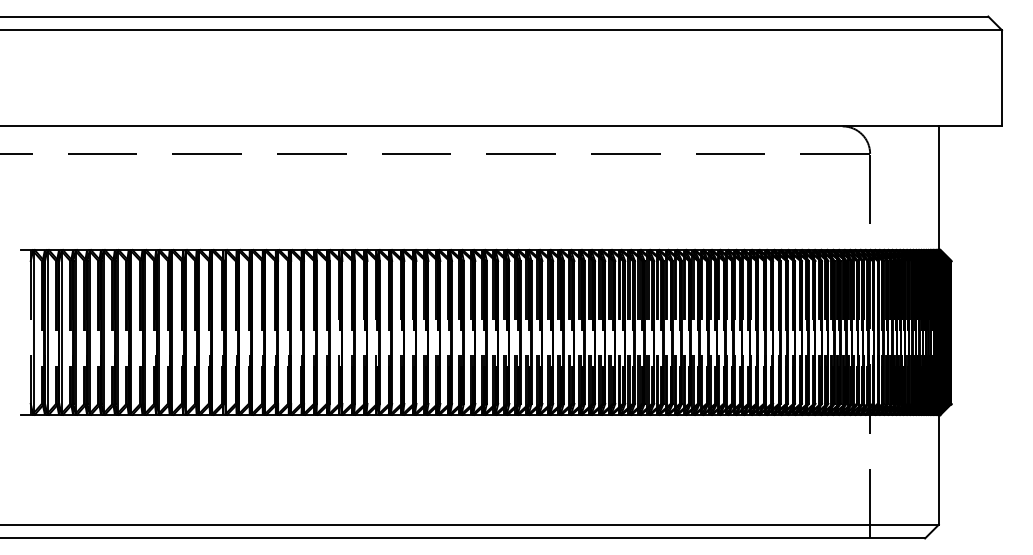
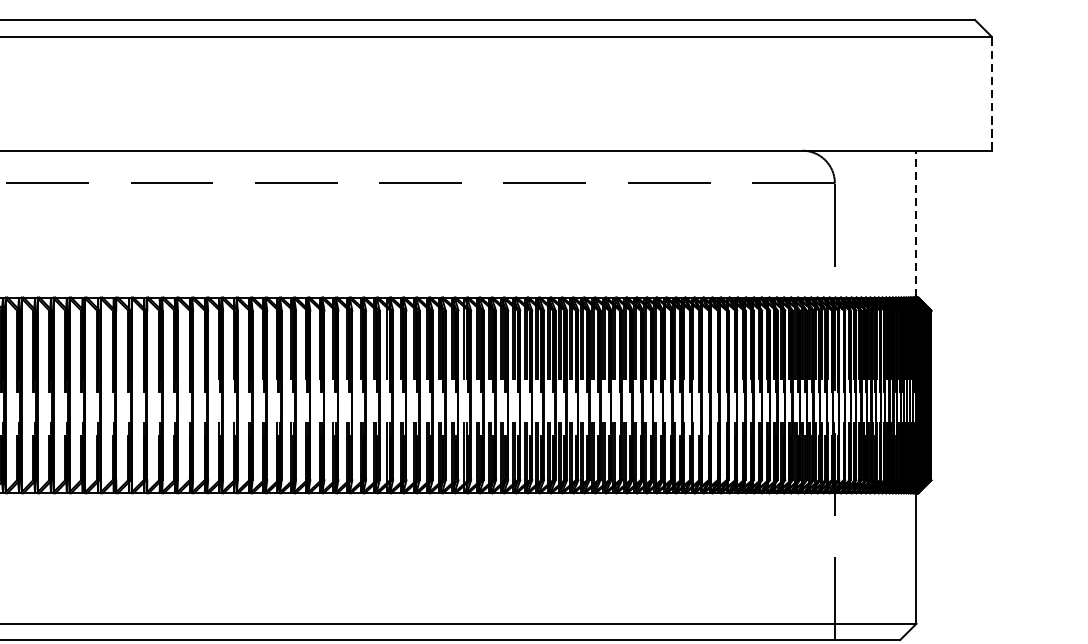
line: (1002, 77) -> (992, 92), solid -> dashed
line: (938, 188) -> (916, 224), solid -> dashed

